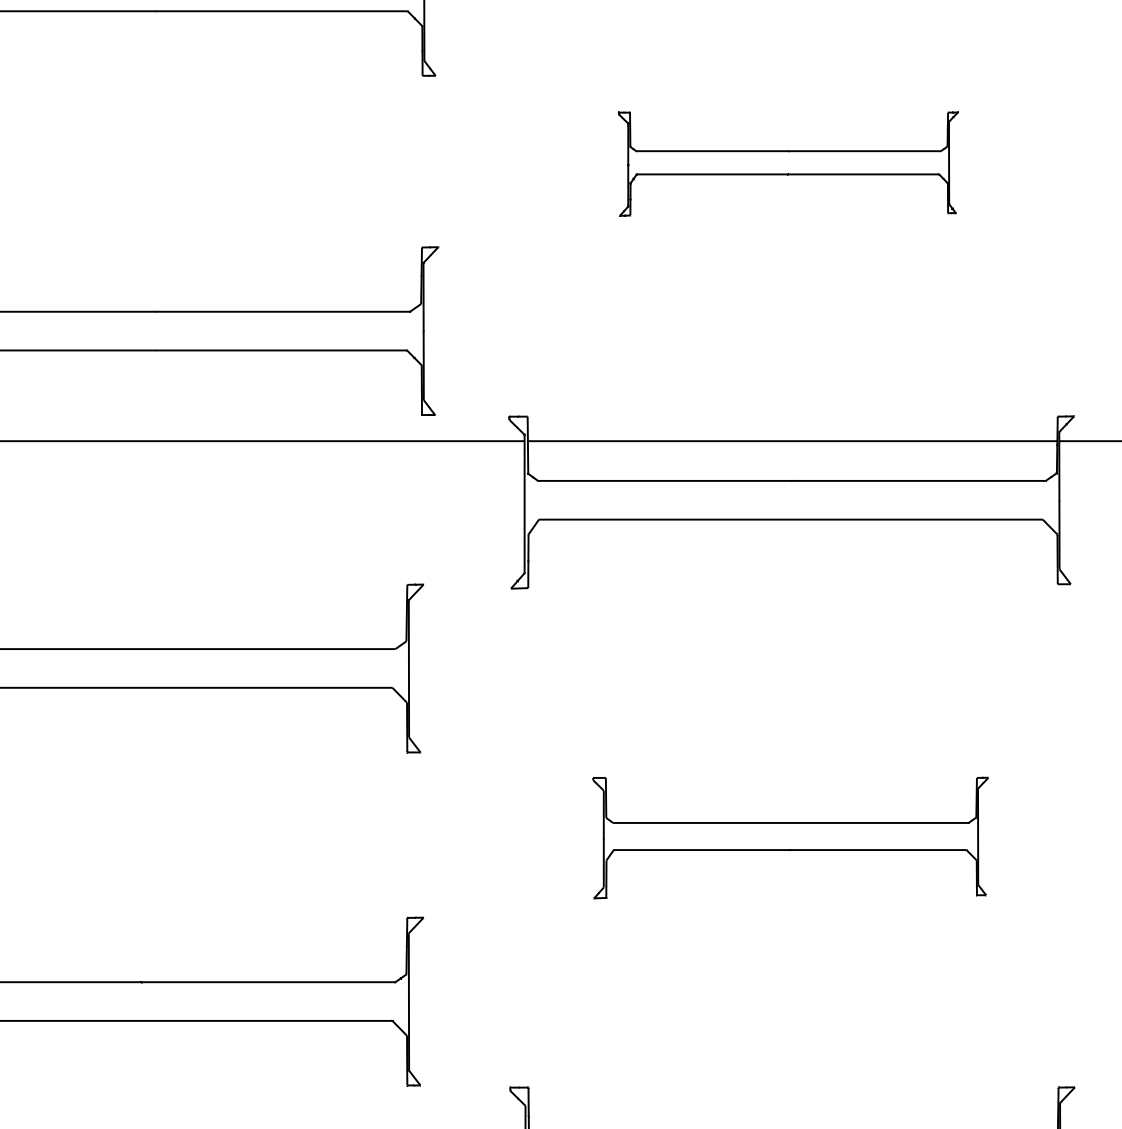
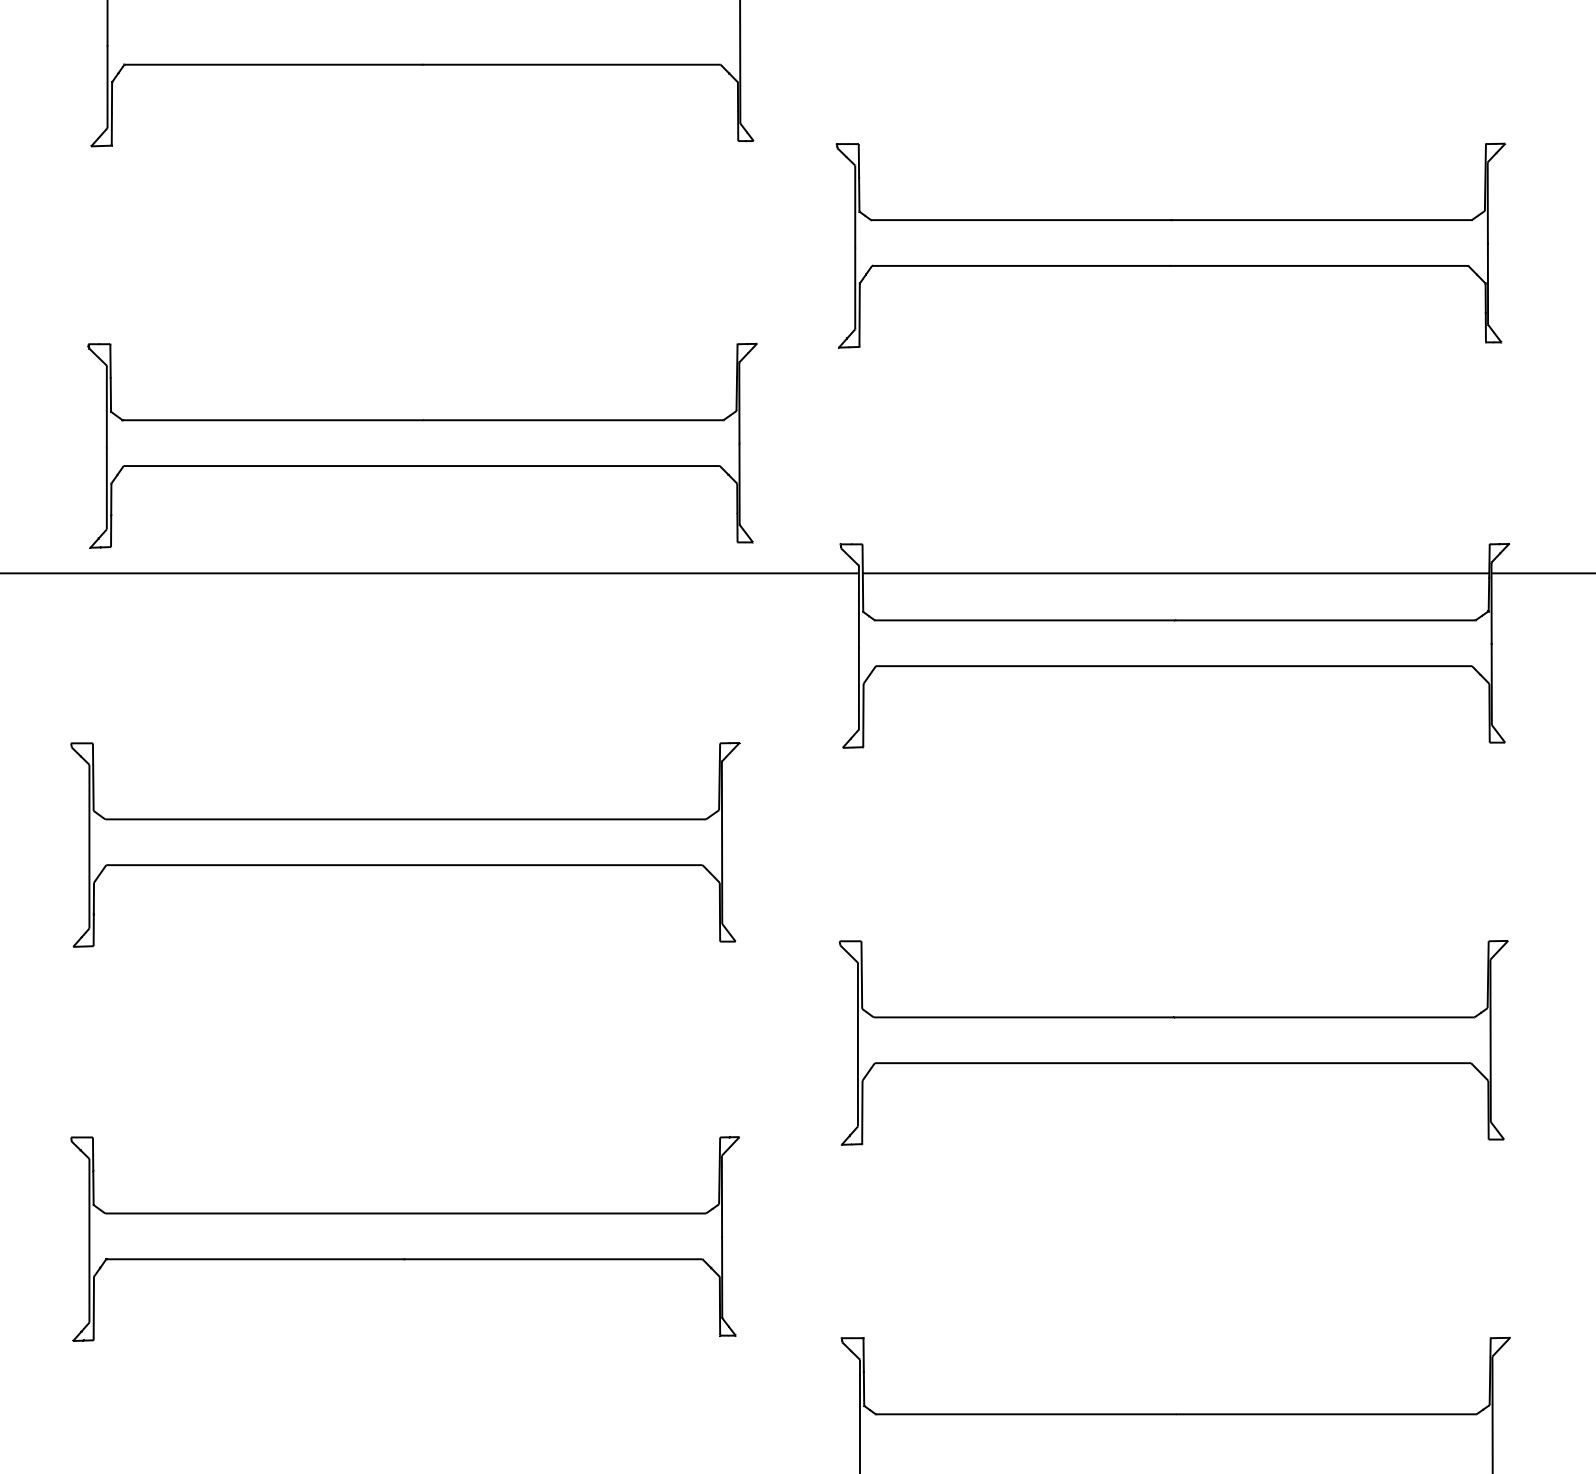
part: (787, 164) -> (1170, 245), size x1.67
part: (790, 837) -> (1173, 1042), size x1.43

